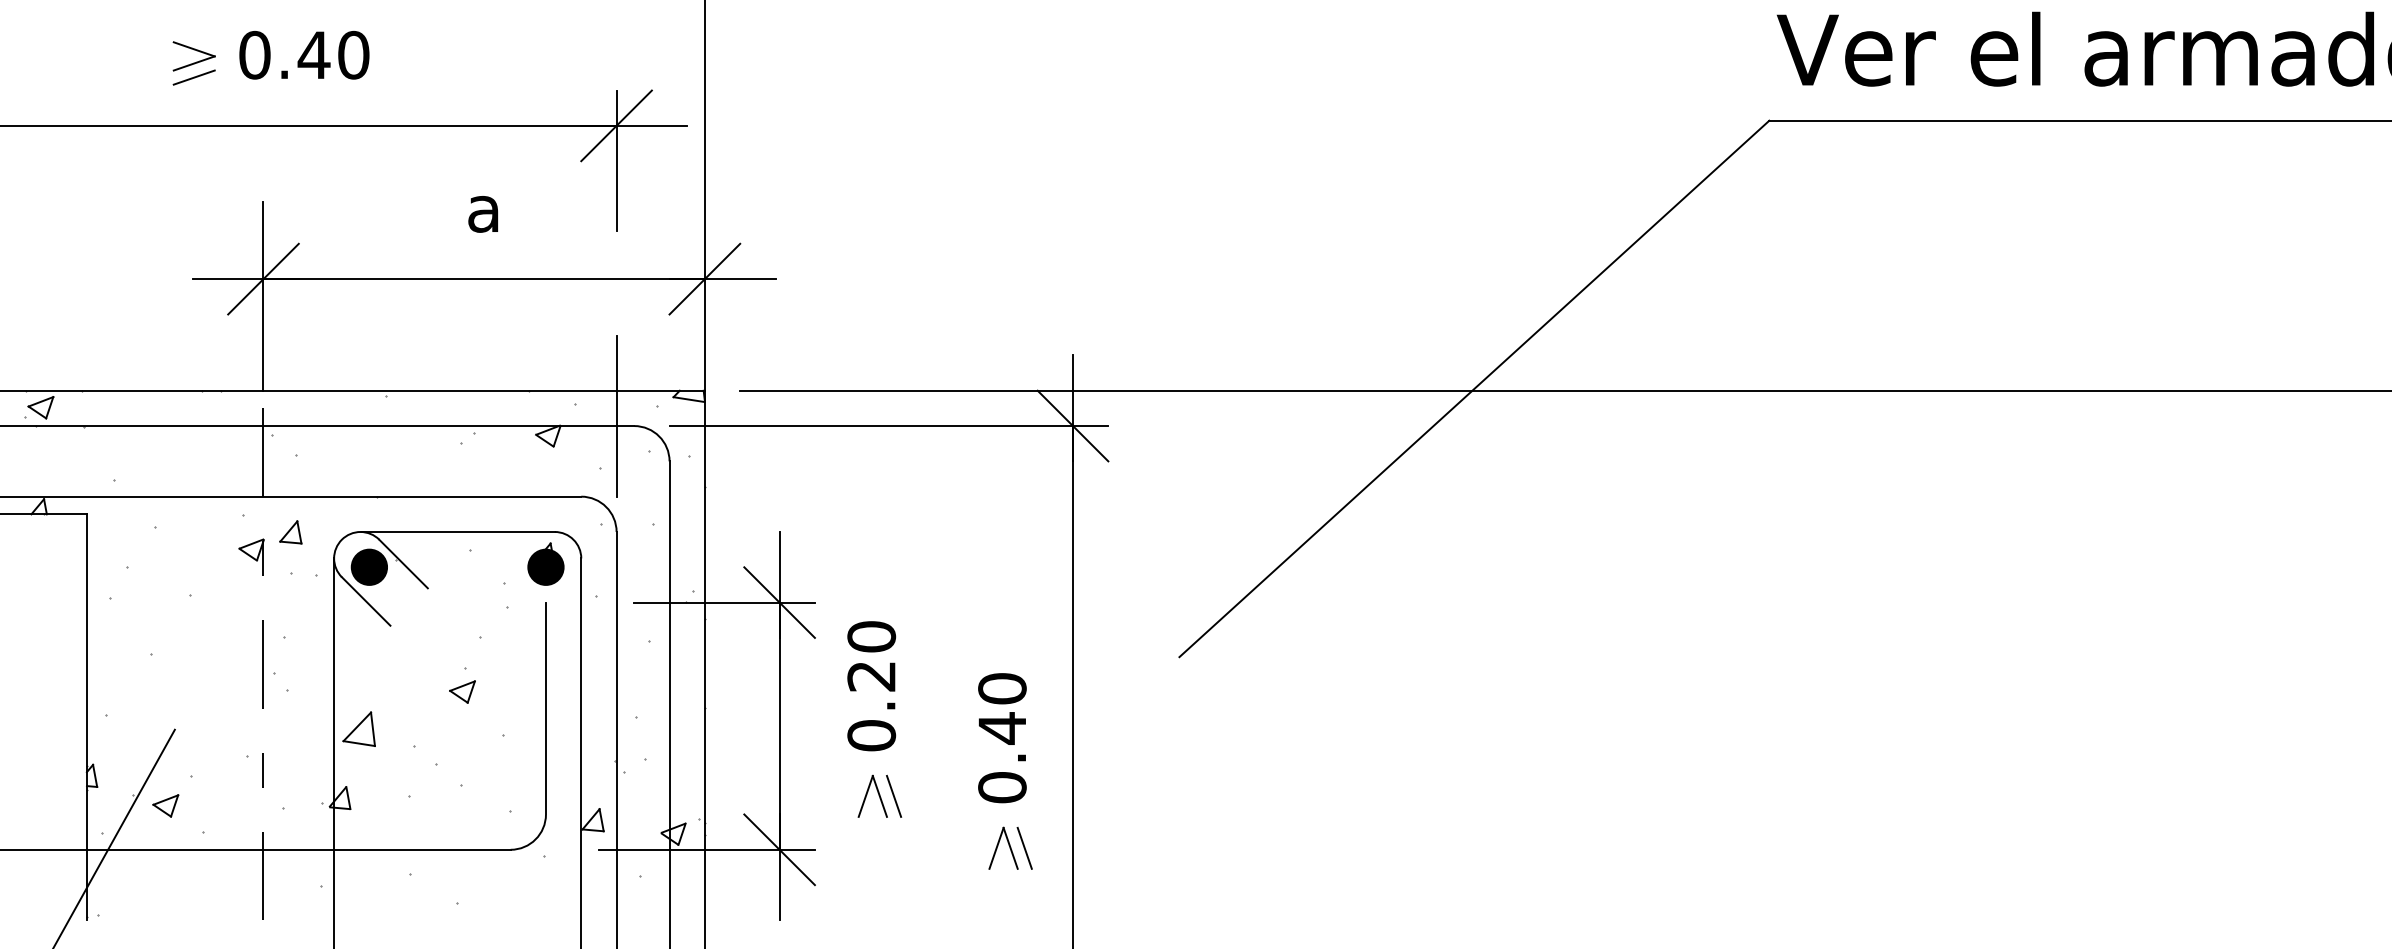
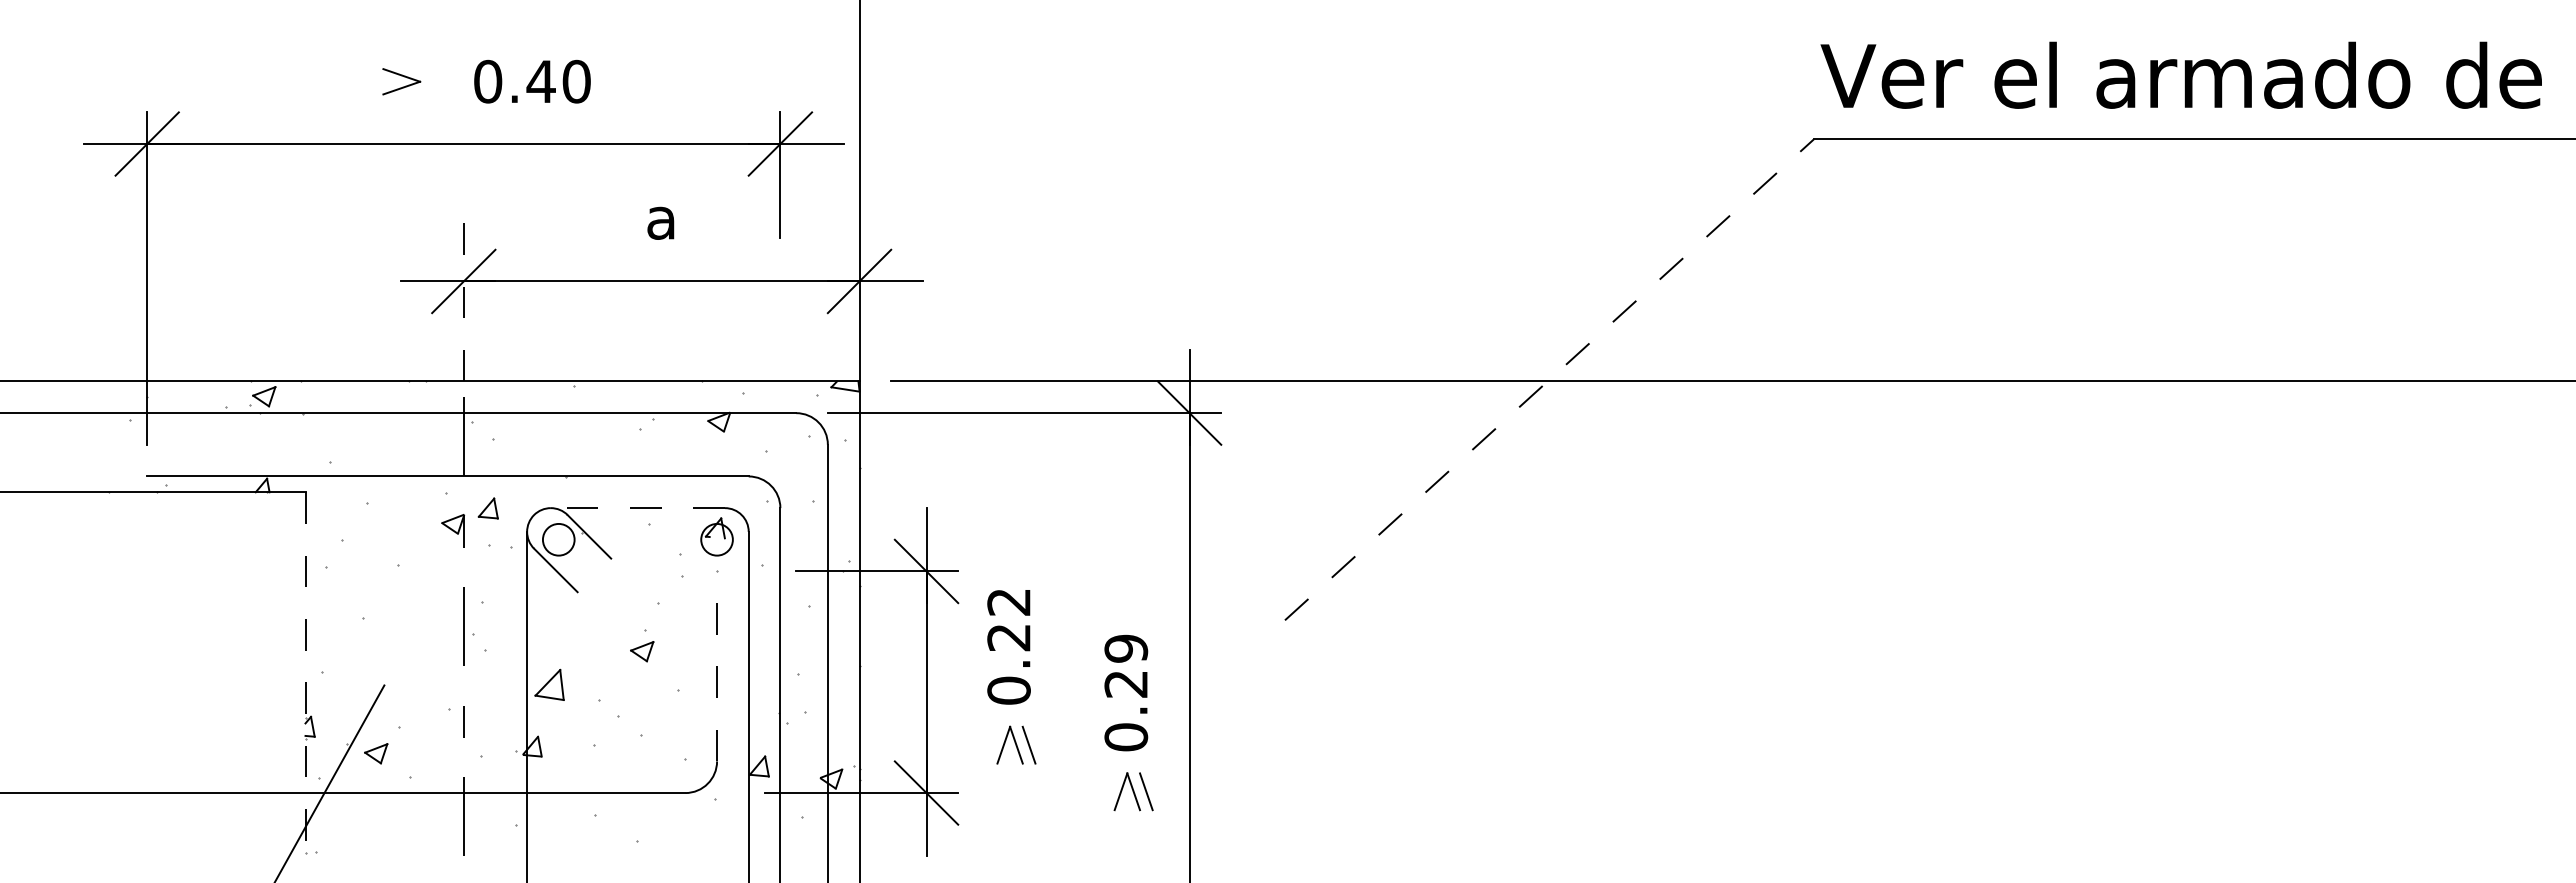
text: (304, 55) -> (532, 81), moved
line: (193, 77) -> (401, 100), removed
line: (263, 295) -> (463, 296), solid -> dashed
line: (1474, 388) -> (1549, 379), solid -> dashed
line: (616, 416) -> (780, 404), removed
line: (457, 532) -> (637, 508), solid -> dashed
fill: (369, 566) -> (558, 539), removed
fill: (545, 566) -> (716, 539), removed
text: (871, 637) -> (1008, 602), 0.20 -> 0.22
line: (546, 708) -> (717, 666), solid -> dashed
text: (1002, 708) -> (1126, 666), 0.40 -> 0.29
line: (86, 717) -> (305, 674), solid -> dashed

